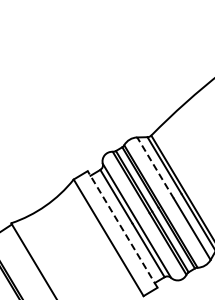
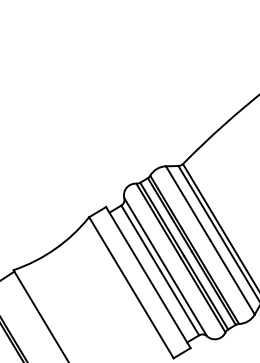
line: (155, 168) -> (188, 203), dashed -> solid
line: (122, 229) -> (148, 277), dashed -> solid

